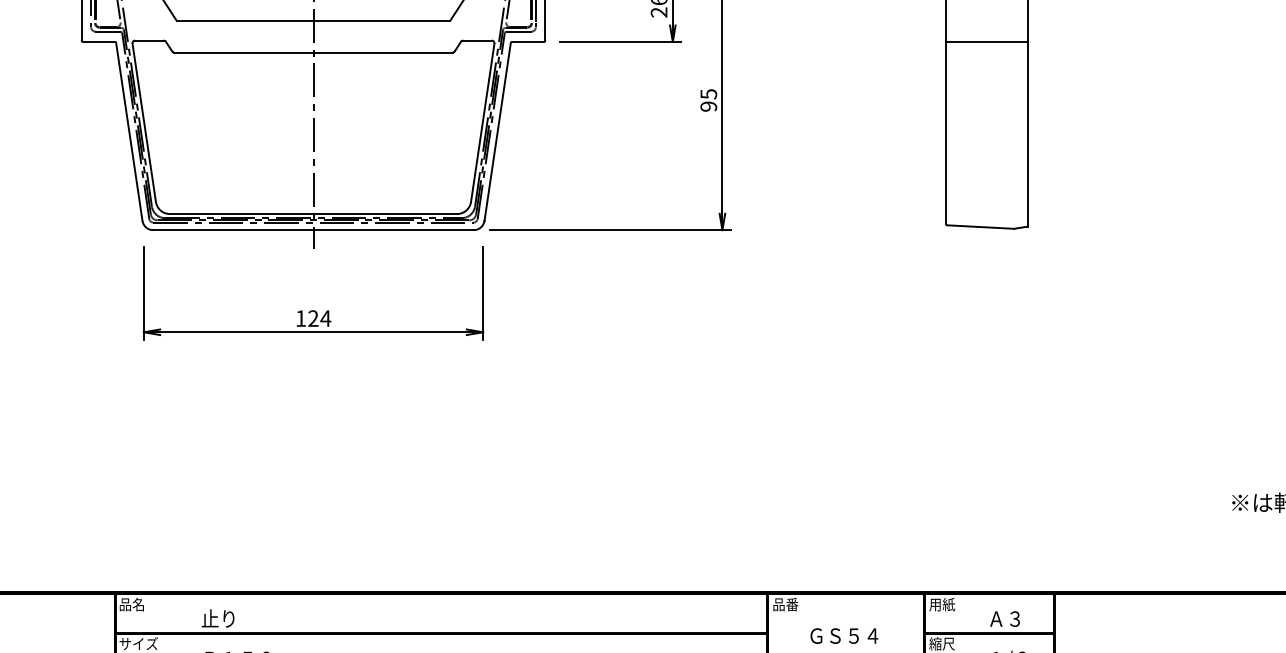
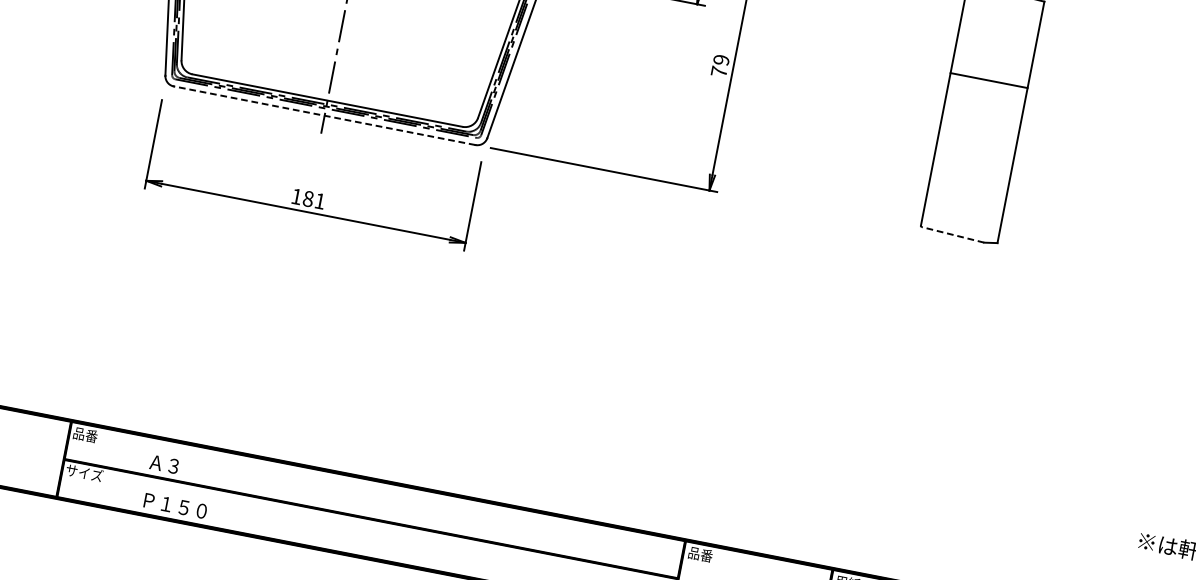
line: (986, 41) -> (988, 80), moved
text: (708, 100) -> (720, 65), 95 -> 79
line: (980, 227) -> (952, 235), solid -> dashed
line: (313, 230) -> (324, 116), solid -> dashed
text: (319, 318) -> (314, 199), 124 -> 181
text: (138, 604) -> (91, 436), 品名 -> 品番
text: (217, 618) -> (163, 463), 止り -> Ａ３

